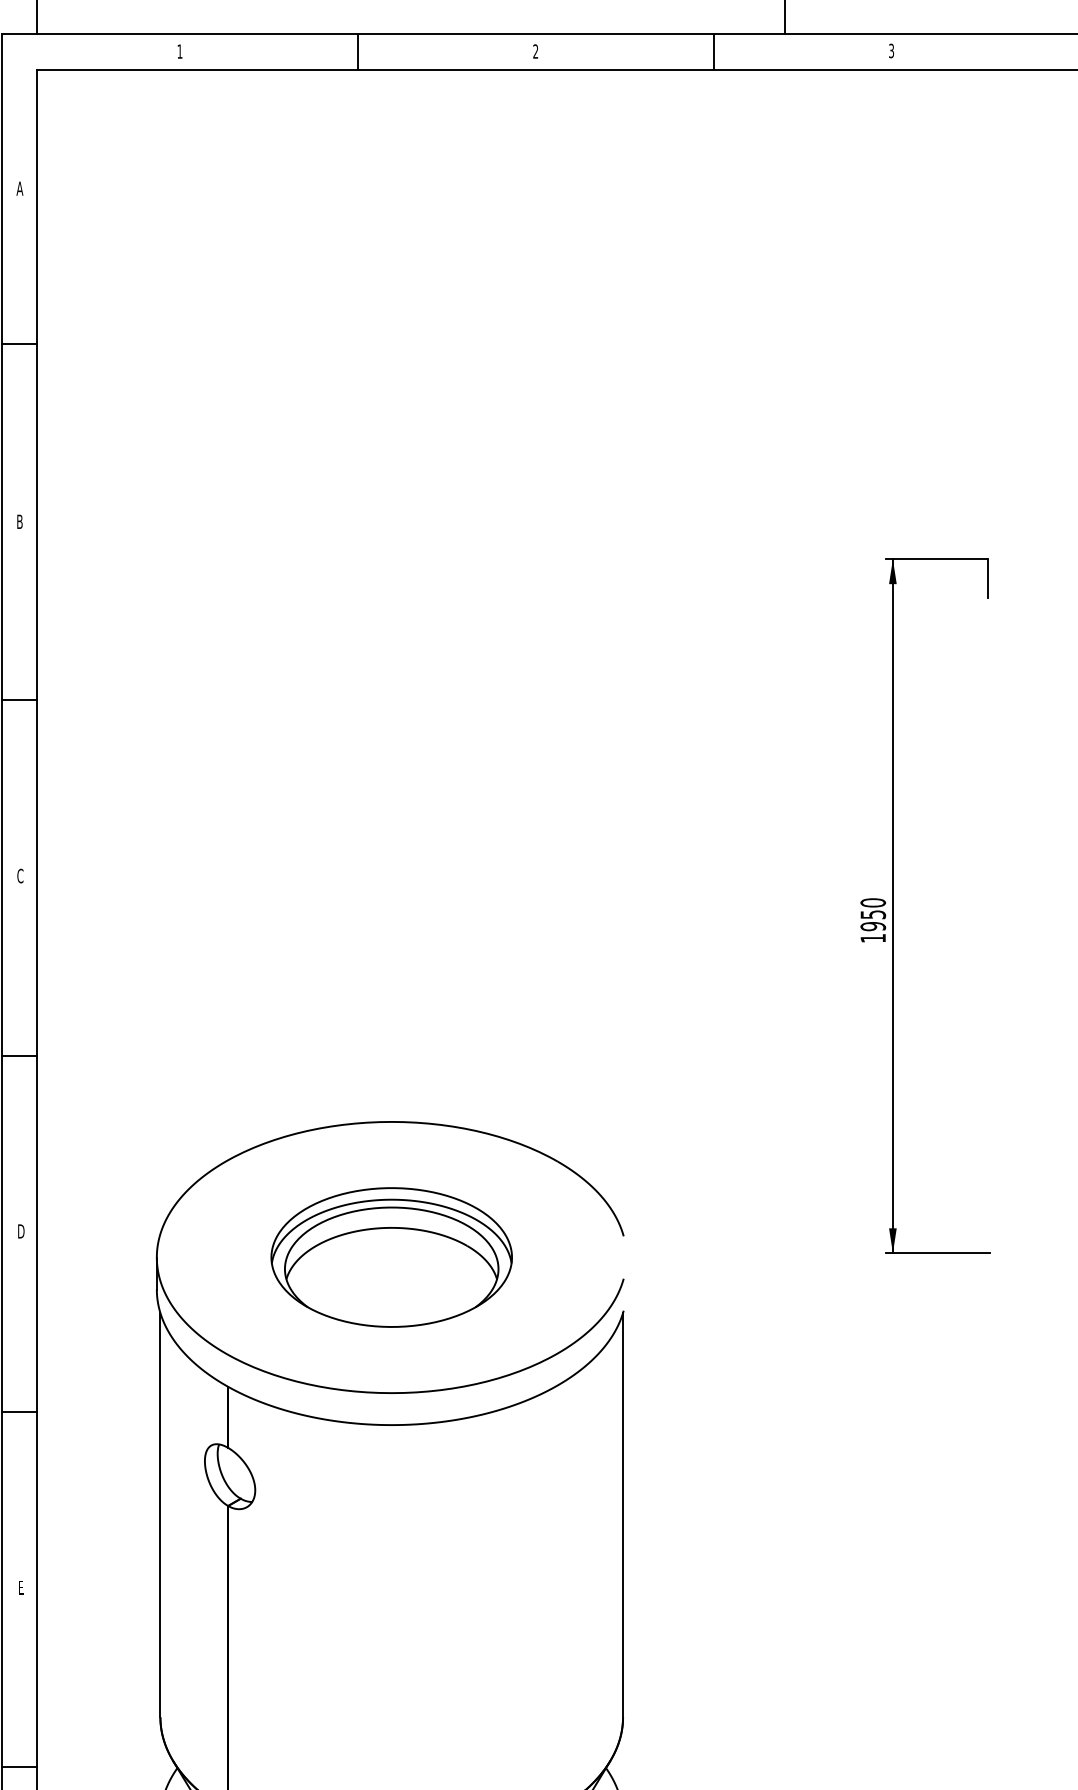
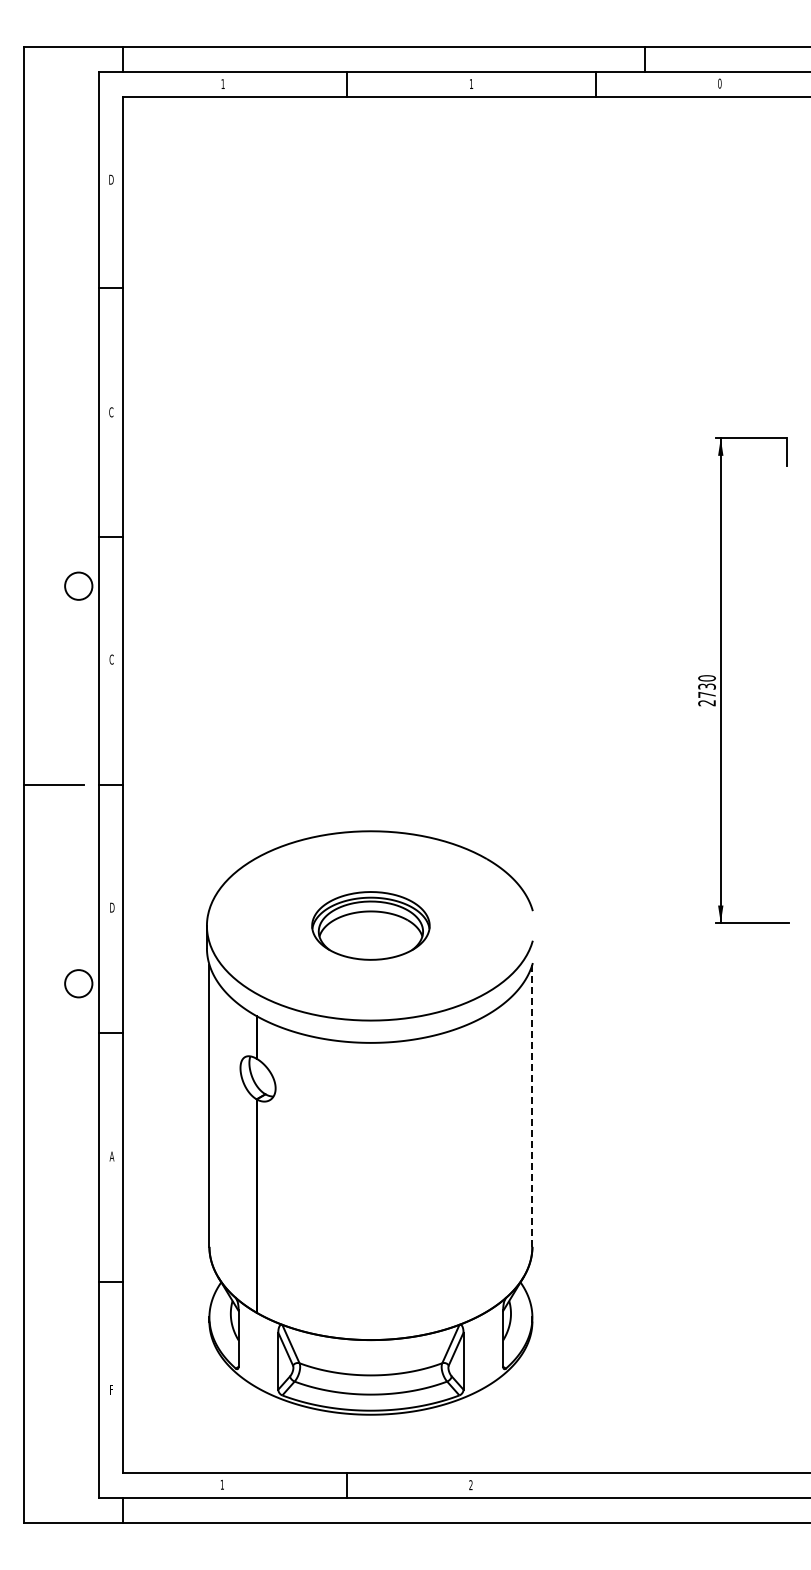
text: (534, 50) -> (470, 83), 2 -> 1
text: (891, 50) -> (719, 83), 3 -> 0
text: (20, 188) -> (111, 179), A -> D
text: (20, 522) -> (111, 412), B -> C
text: (872, 926) -> (706, 694), 1950 -> 2730
part: (391, 1256) -> (370, 925), size x0.7
line: (623, 1514) -> (532, 1105), solid -> dashed
text: (20, 1587) -> (111, 1156), E -> A

